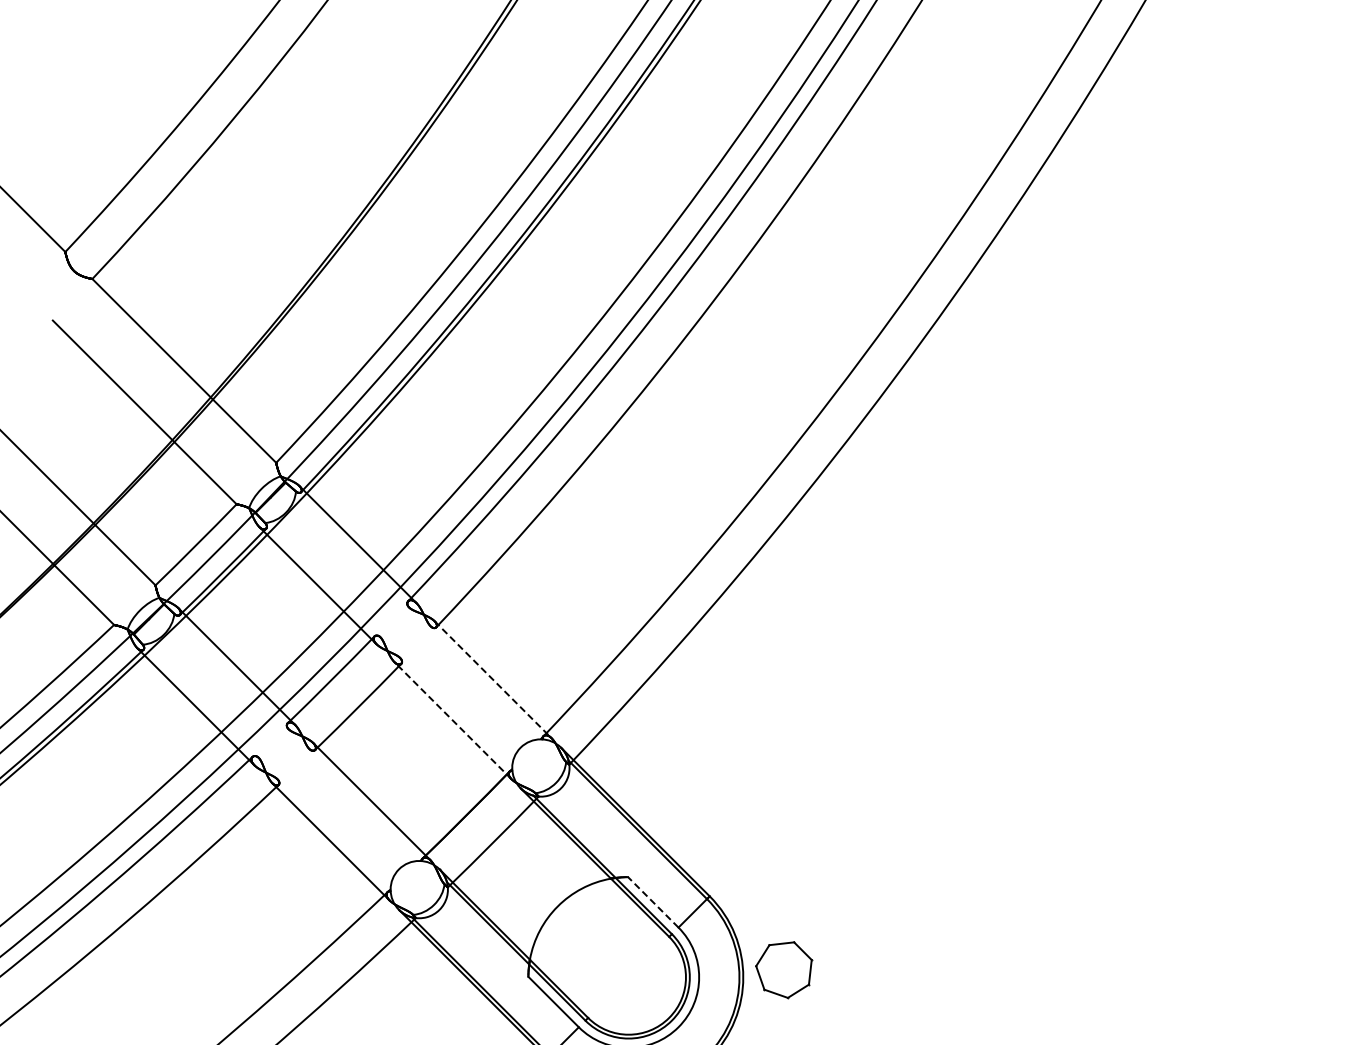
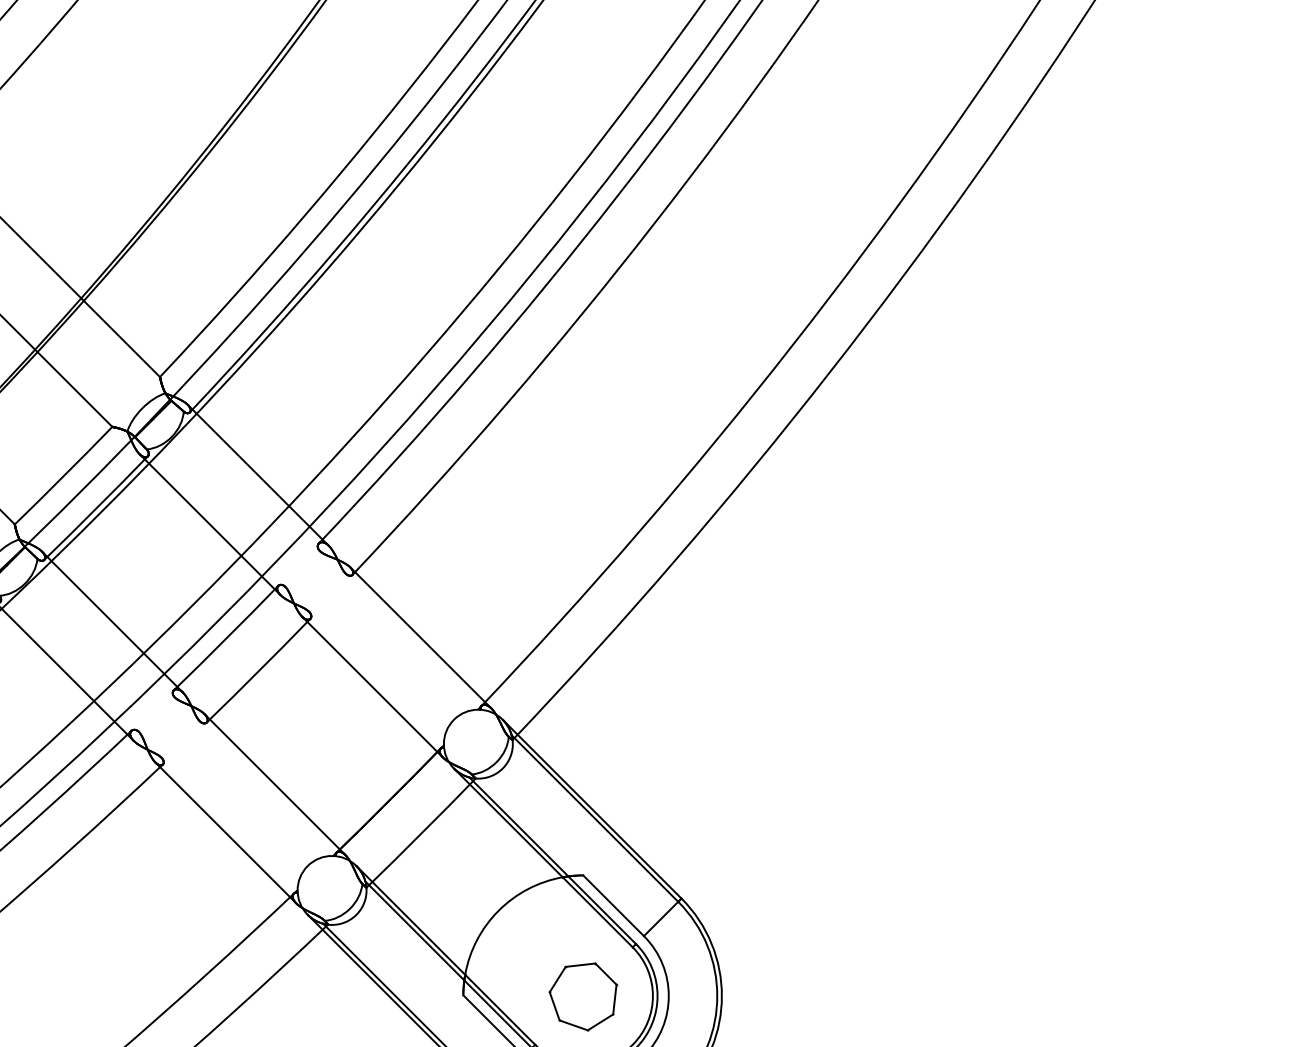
line: (493, 679) -> (421, 637), dashed -> solid
line: (452, 720) -> (372, 686), dashed -> solid
line: (653, 902) -> (613, 905), dashed -> solid
part: (784, 970) -> (583, 997), moved

